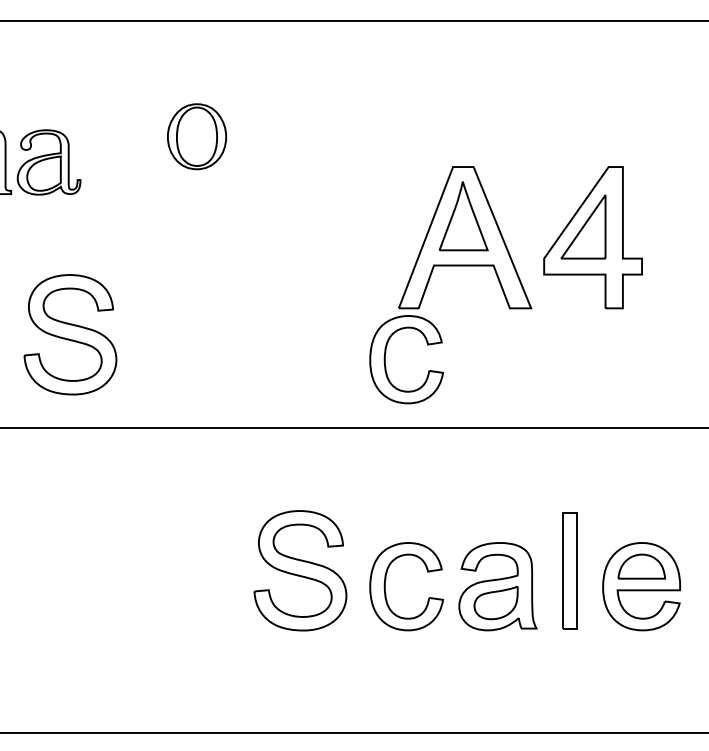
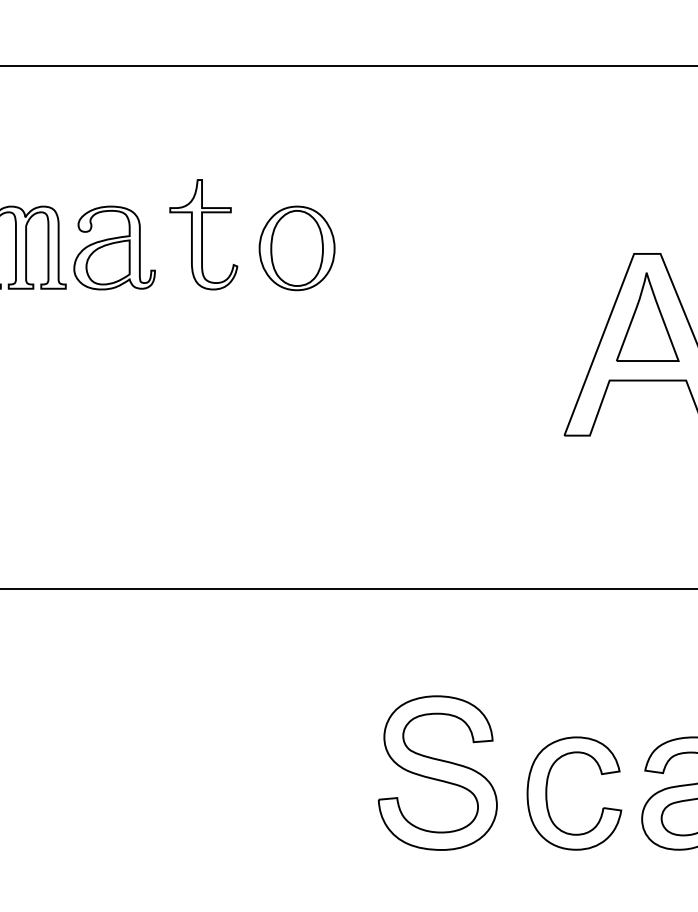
part: (197, 136) -> (297, 248), moved
part: (118, 151) -> (203, 233), added
part: (70, 334) -> (142, 469), removed
part: (385, 359) -> (547, 501), removed

